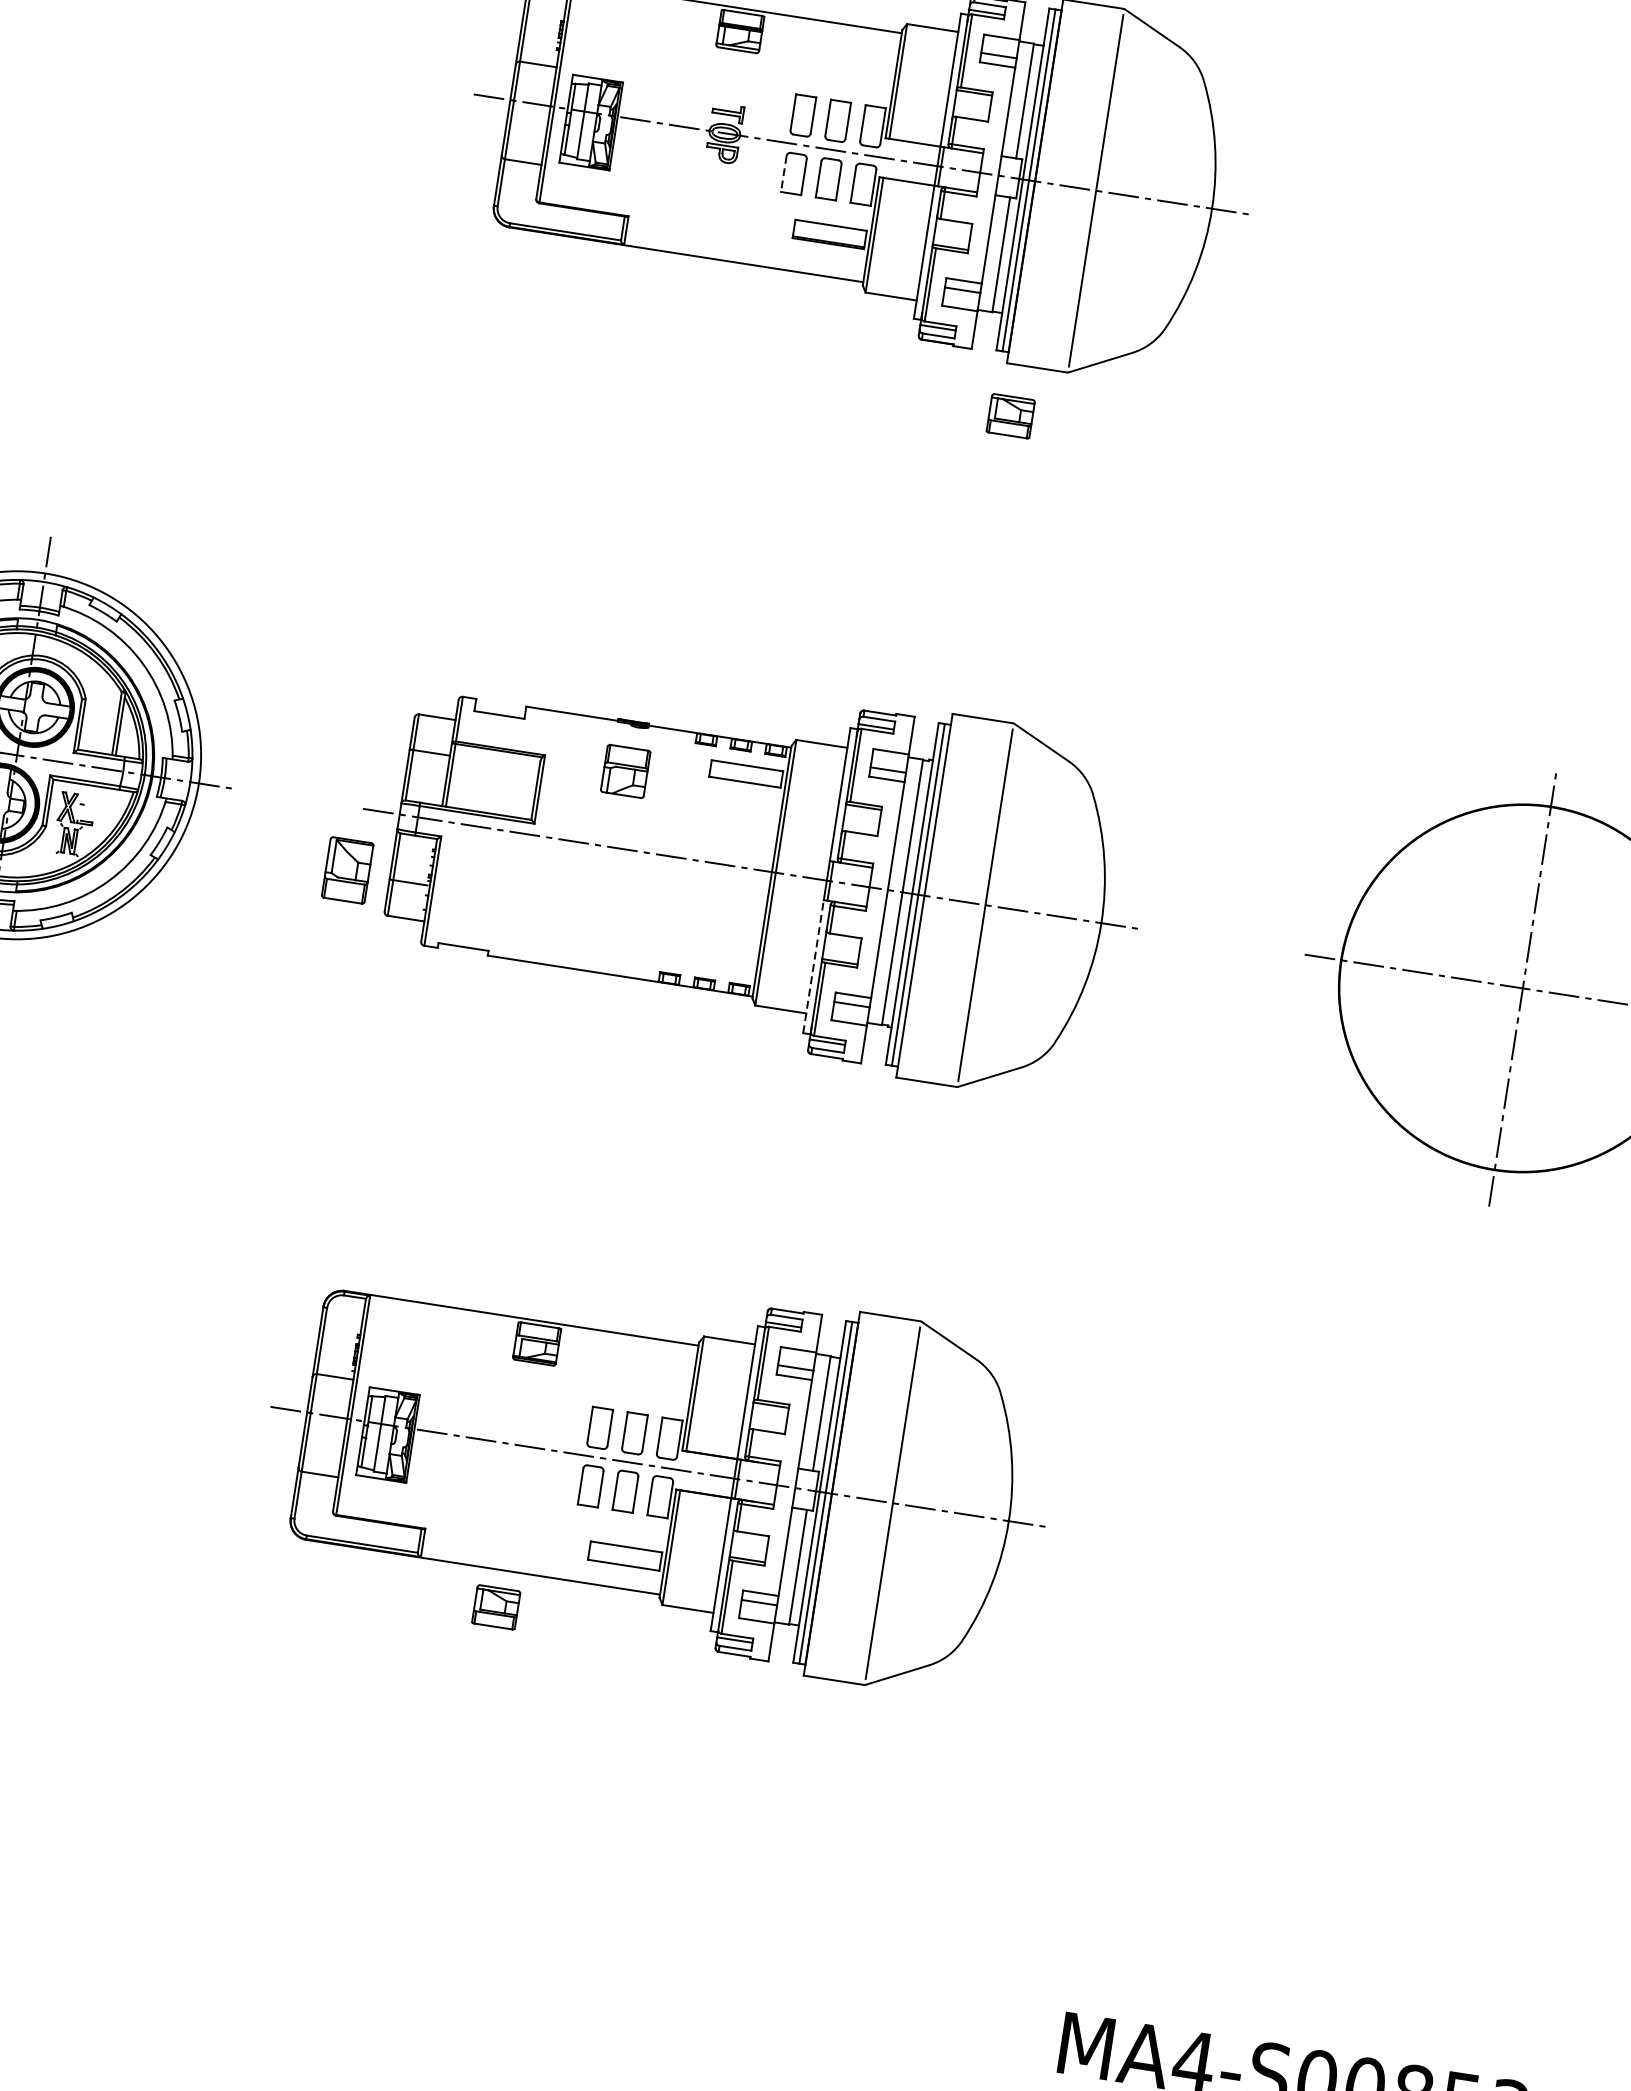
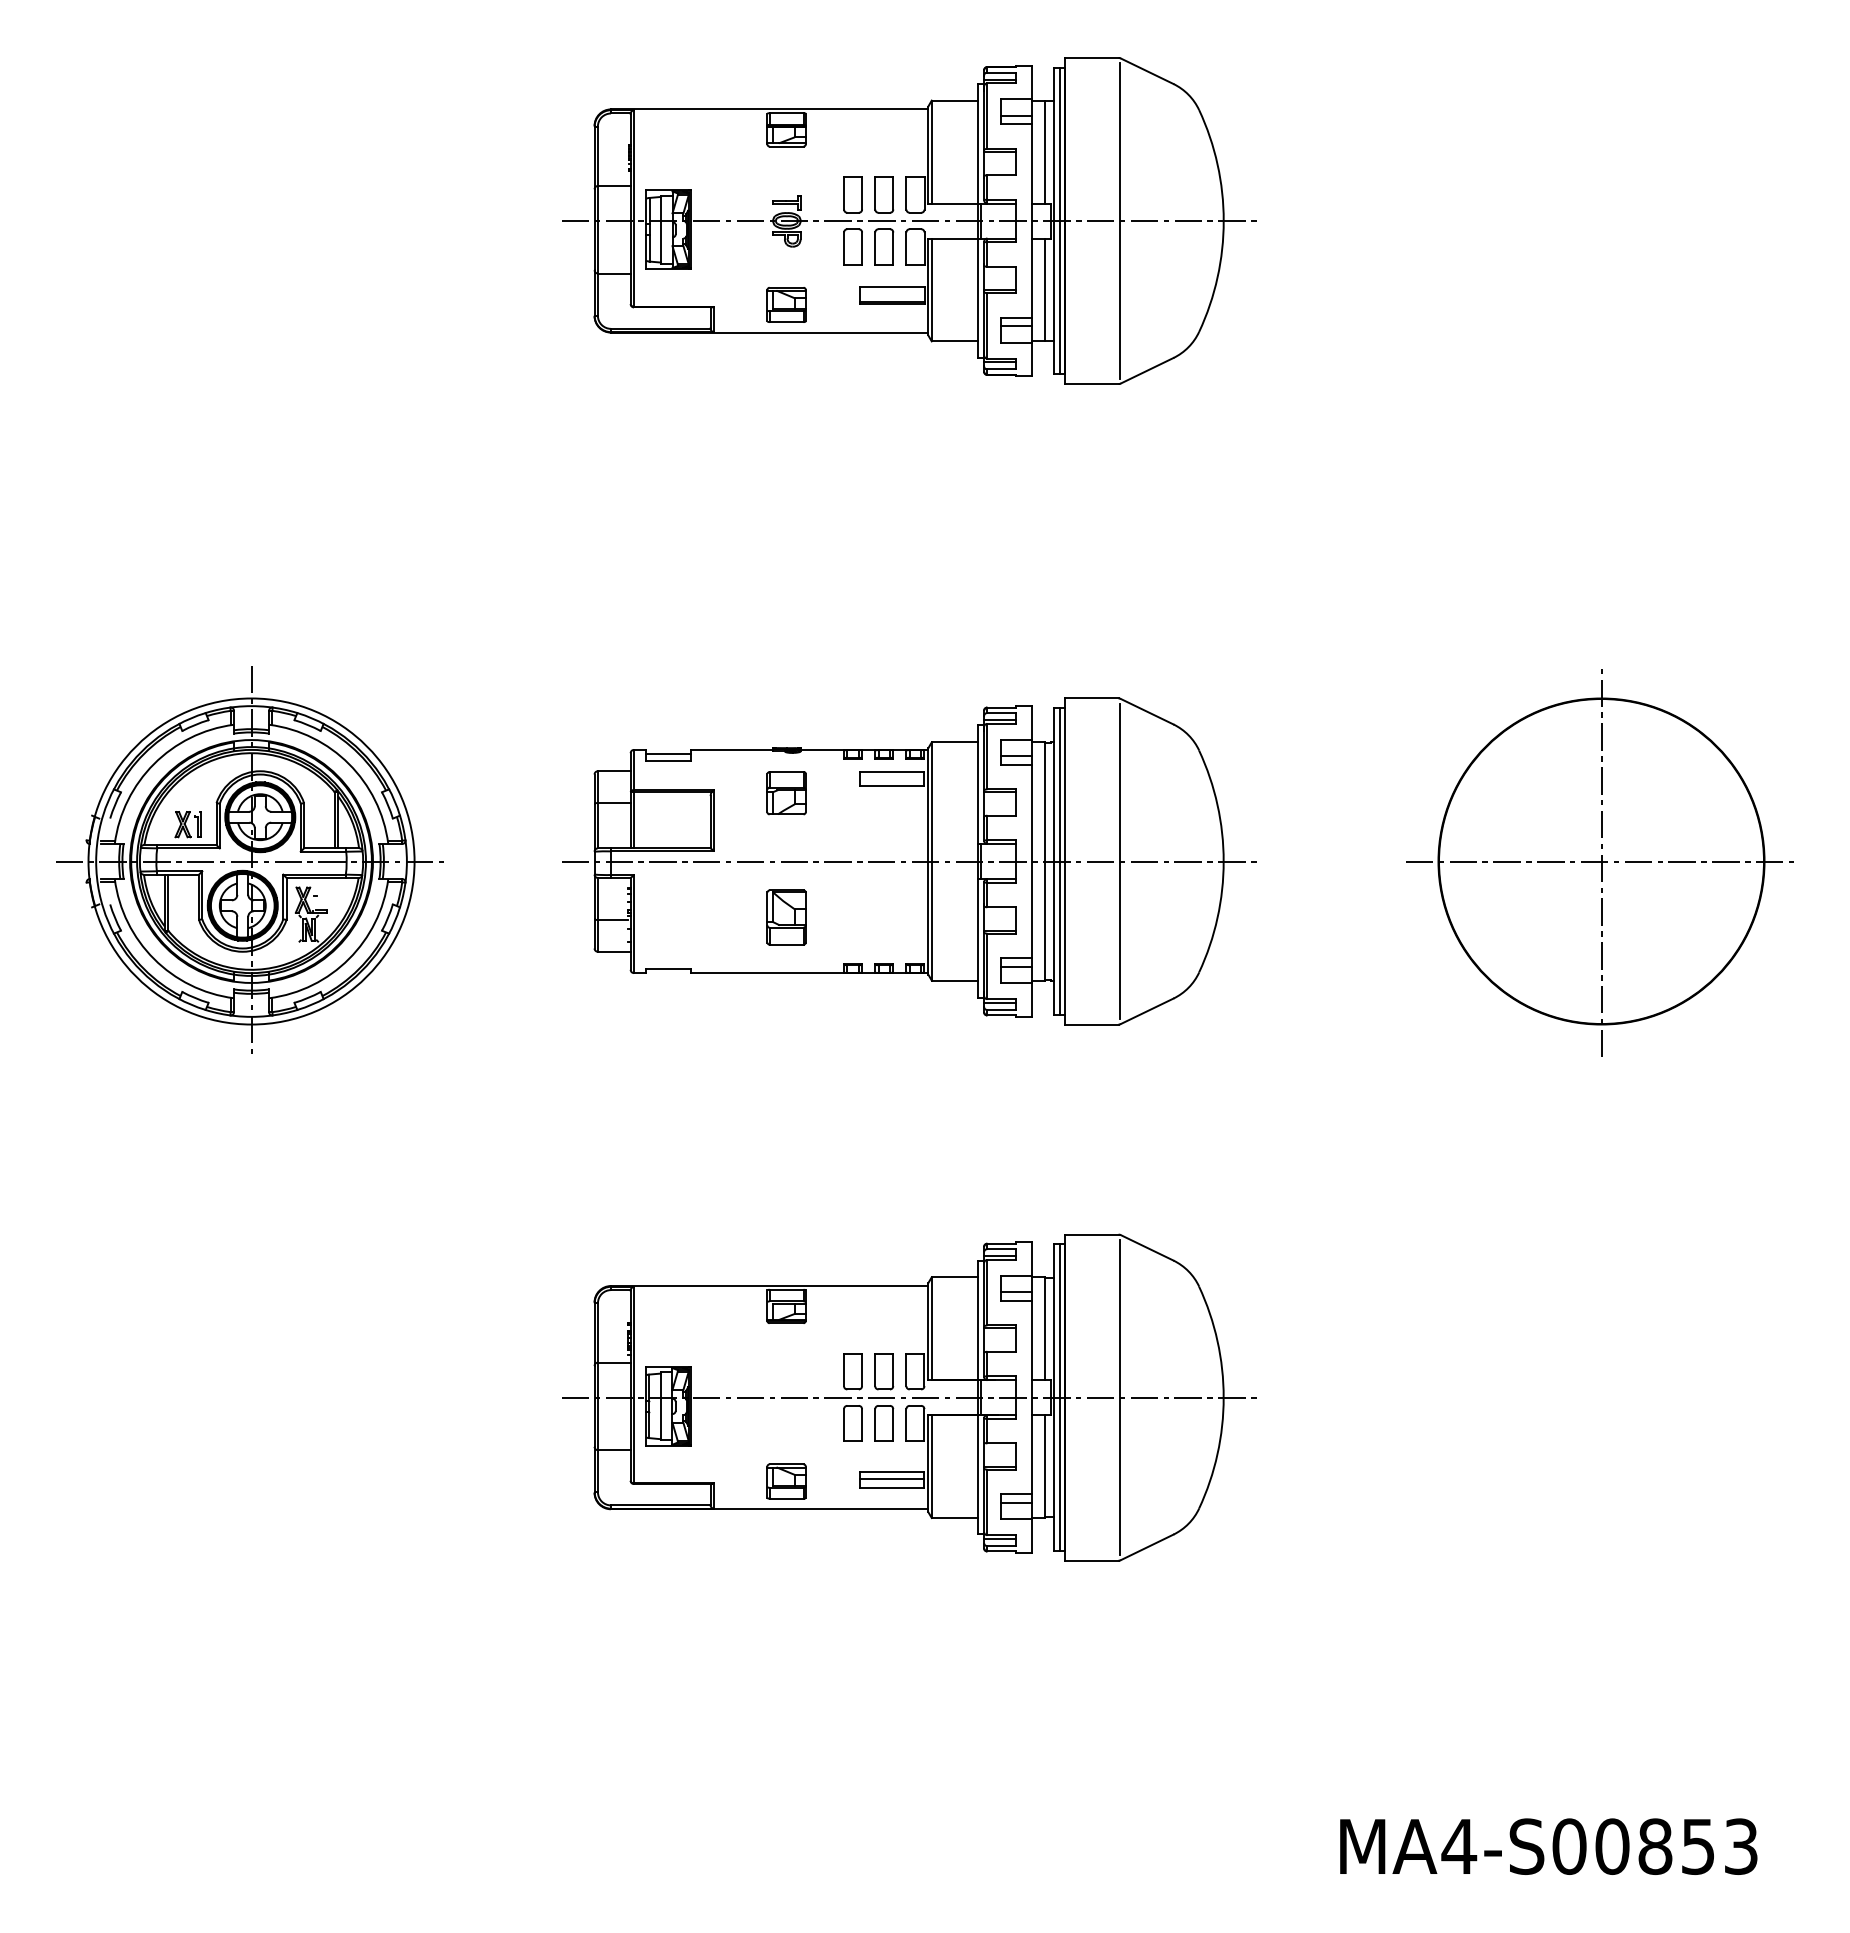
line: (784, 175) -> (844, 249), dashed -> solid
part: (1010, 415) -> (786, 304), moved
line: (499, 707) -> (667, 754), added
part: (347, 870) -> (786, 917), moved
line: (813, 966) -> (977, 938), dashed -> solid
line: (625, 1554) -> (892, 1478), added
part: (496, 1607) -> (786, 1481), moved

